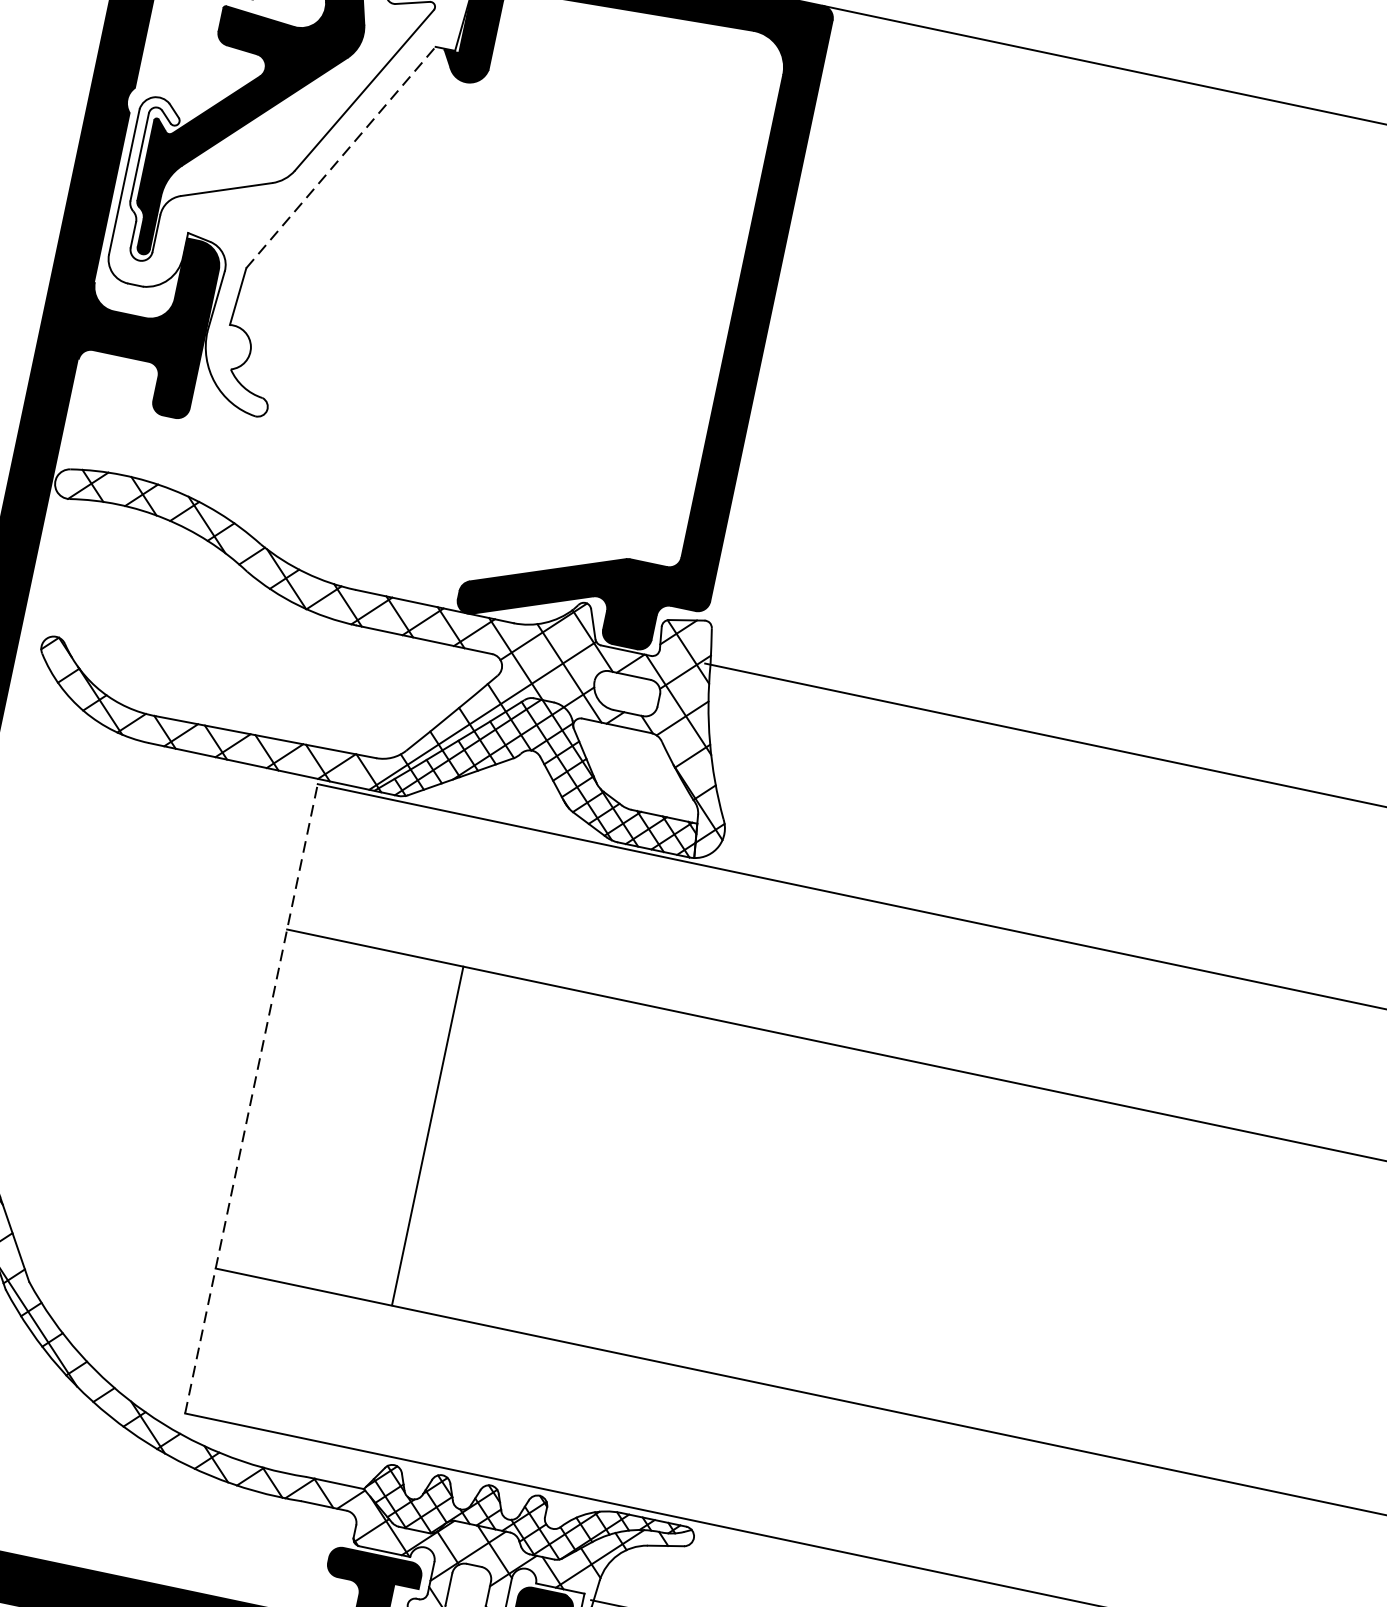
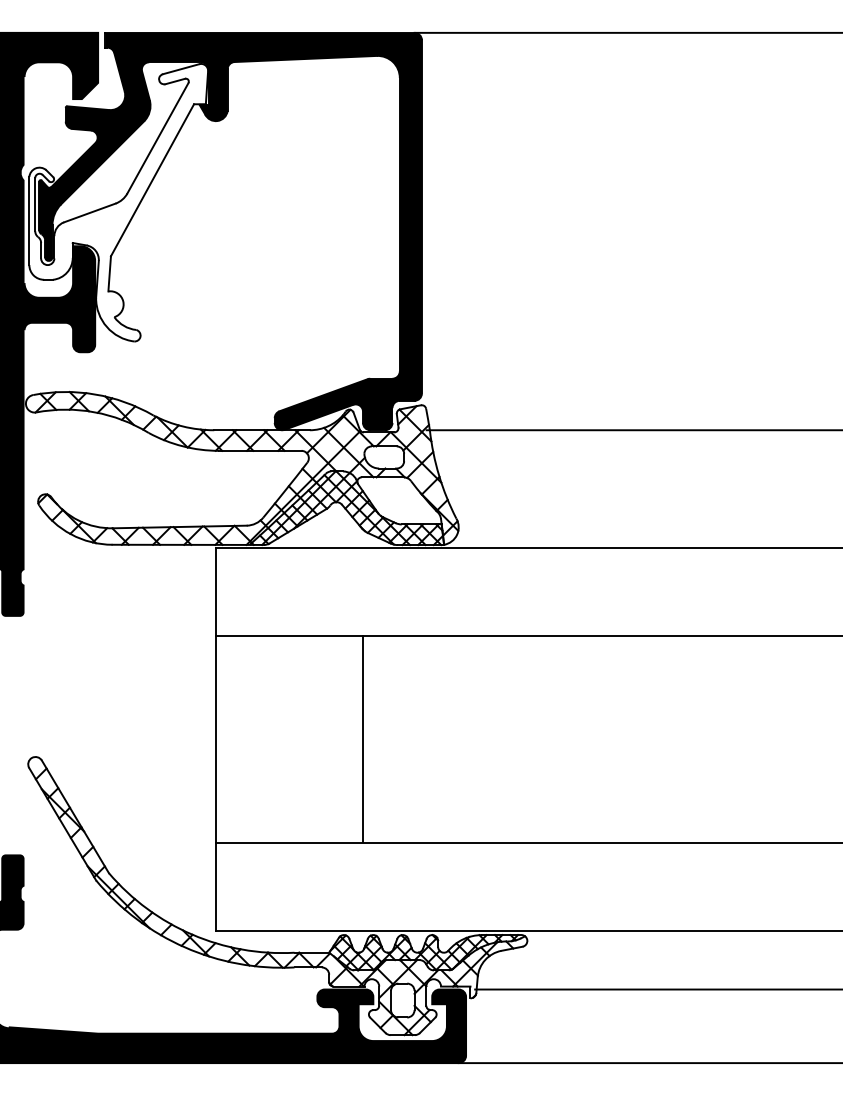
line: (340, 157) -> (152, 180), dashed -> solid
line: (251, 1097) -> (215, 738), dashed -> solid
line: (428, 1136) -> (363, 739), moved

